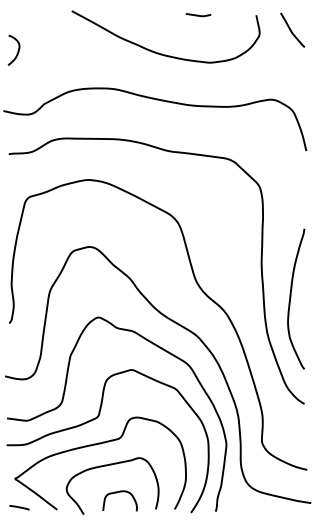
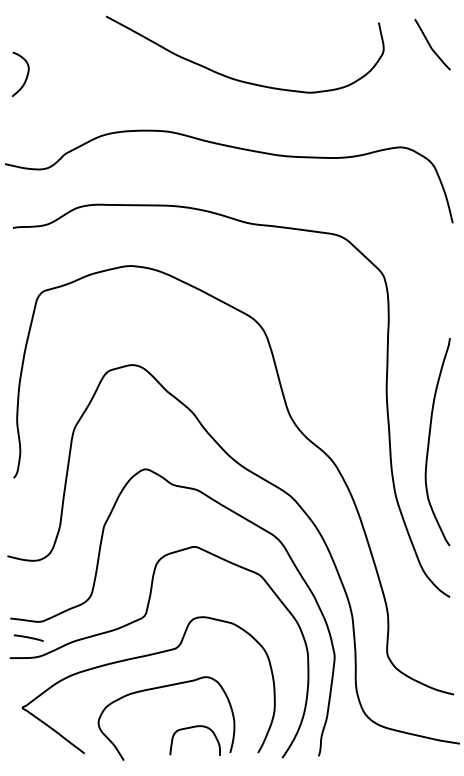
curve: (198, 15) -> (293, 22), removed
curve: (117, 493) -> (191, 729), moved
line: (19, 507) -> (28, 637), moved

